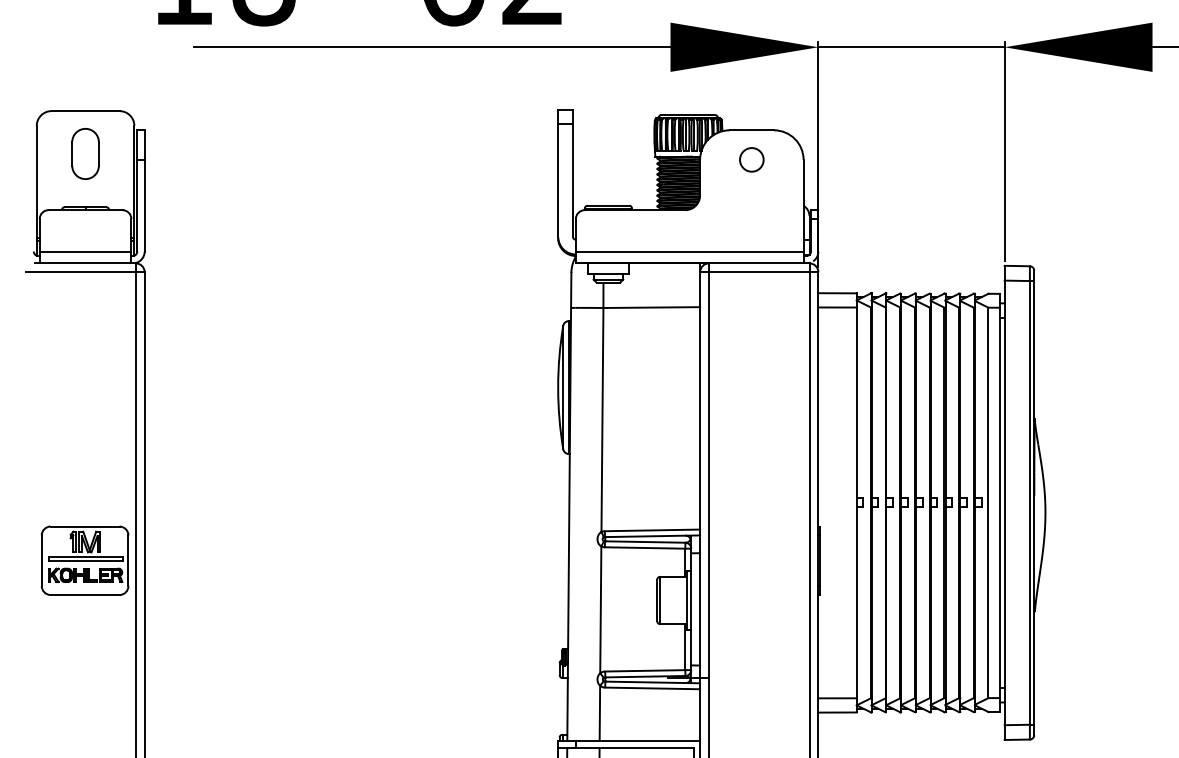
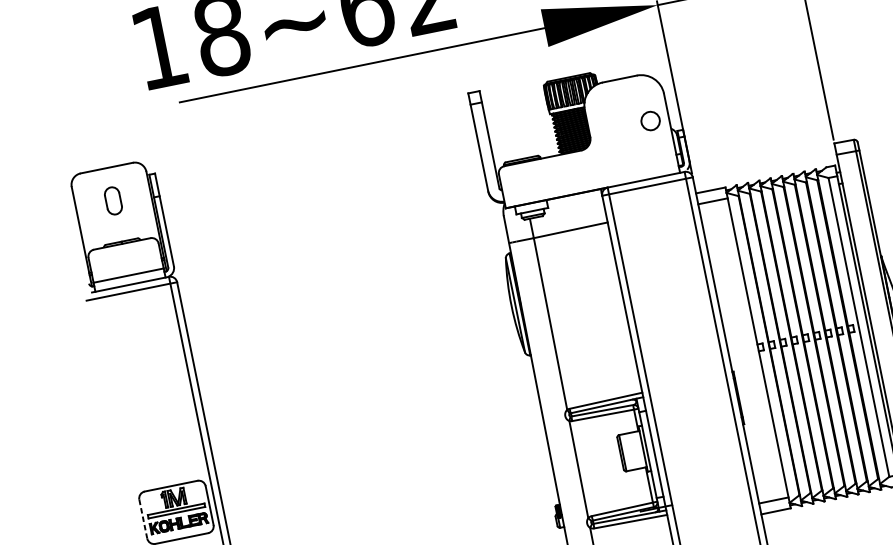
part: (85, 153) -> (113, 200), size x0.7
circle: (751, 159) -> (650, 120), moved
line: (689, 251) -> (590, 181), removed
line: (41, 561) -> (143, 519), solid -> dashed

